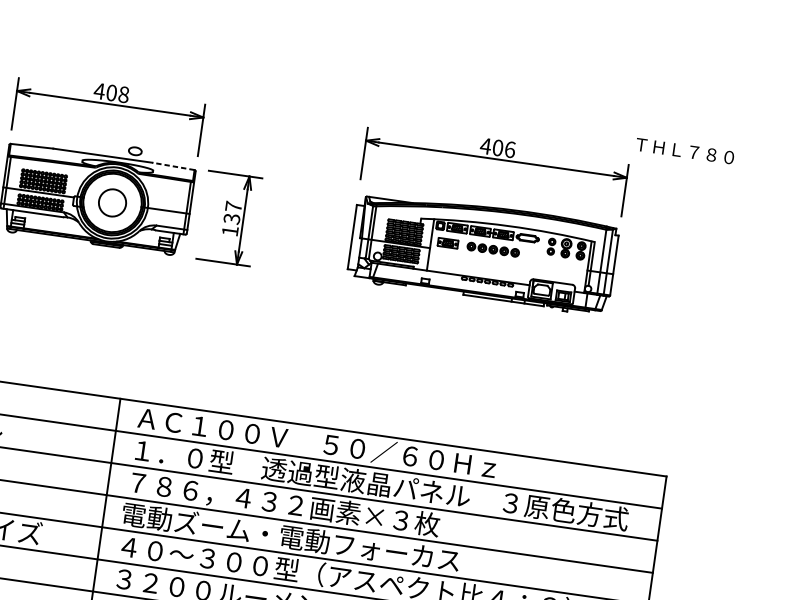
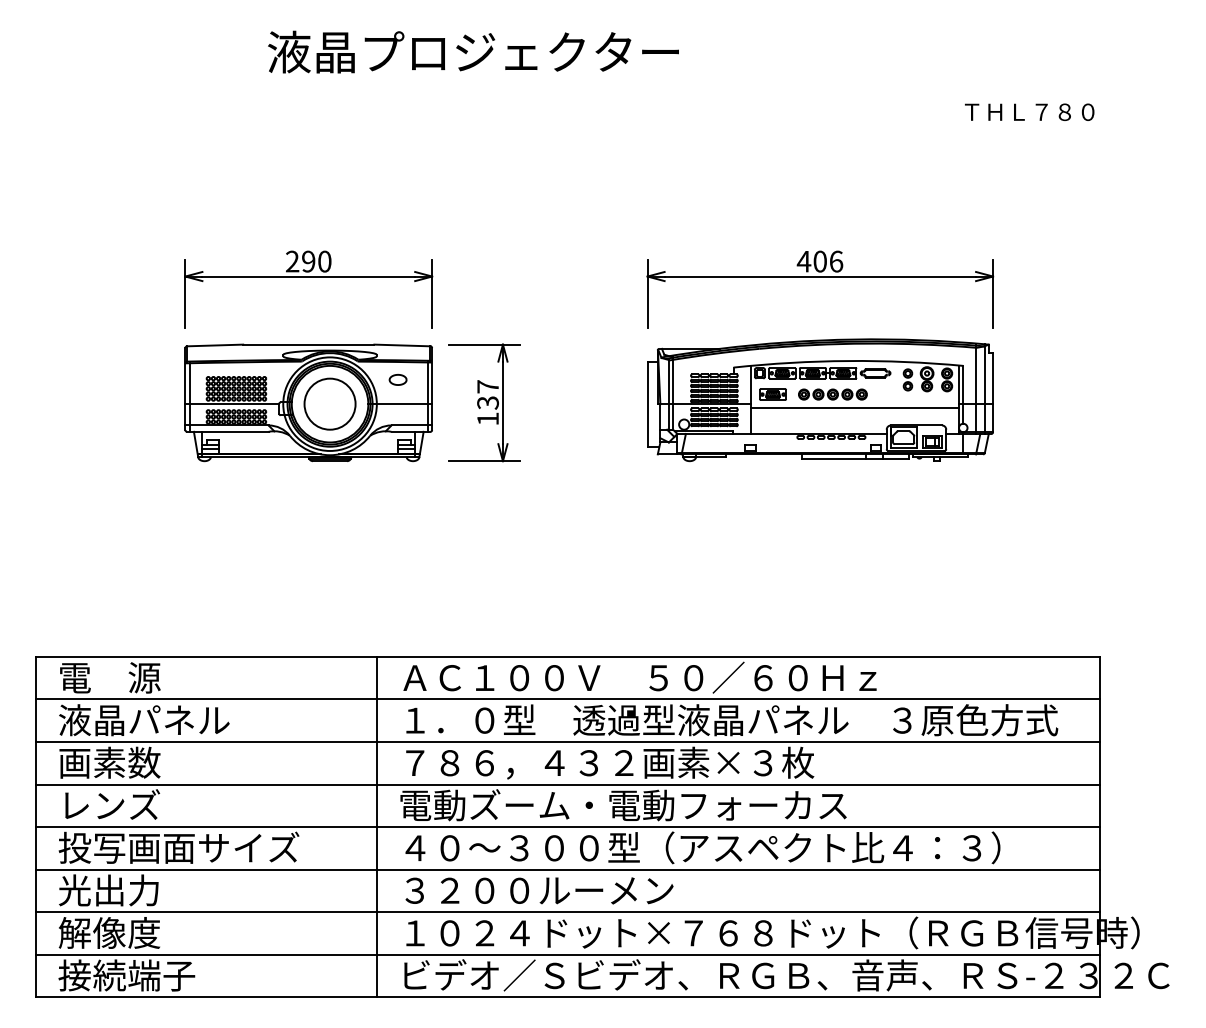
text: (111, 92) -> (308, 261), 408 -> 290
part: (134, 150) -> (397, 379), moved
text: (685, 150) -> (1029, 111), moved
line: (172, 166) -> (401, 345), dashed -> solid
circle: (112, 202) -> (329, 403), size x1.43
line: (508, 262) -> (854, 408), added

